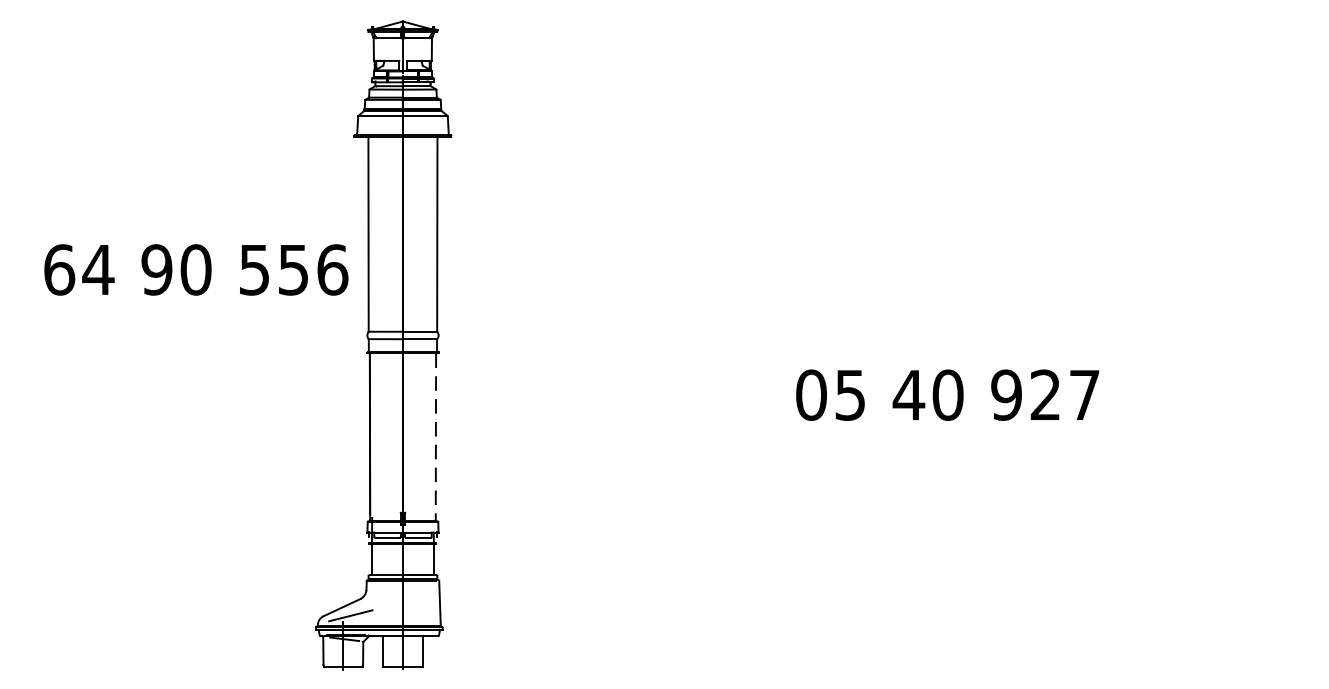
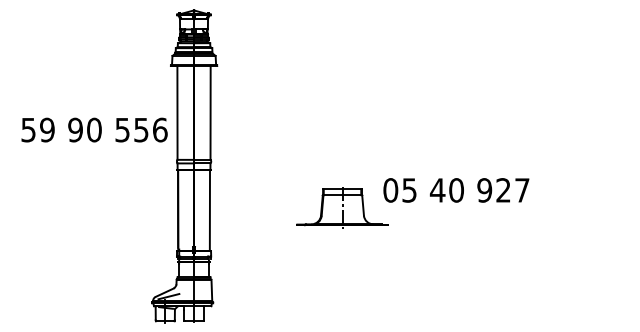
text: (79, 268) -> (38, 129), 64 -> 59
part: (711, 430) -> (342, 207), added
line: (435, 438) -> (209, 211), dashed -> solid

